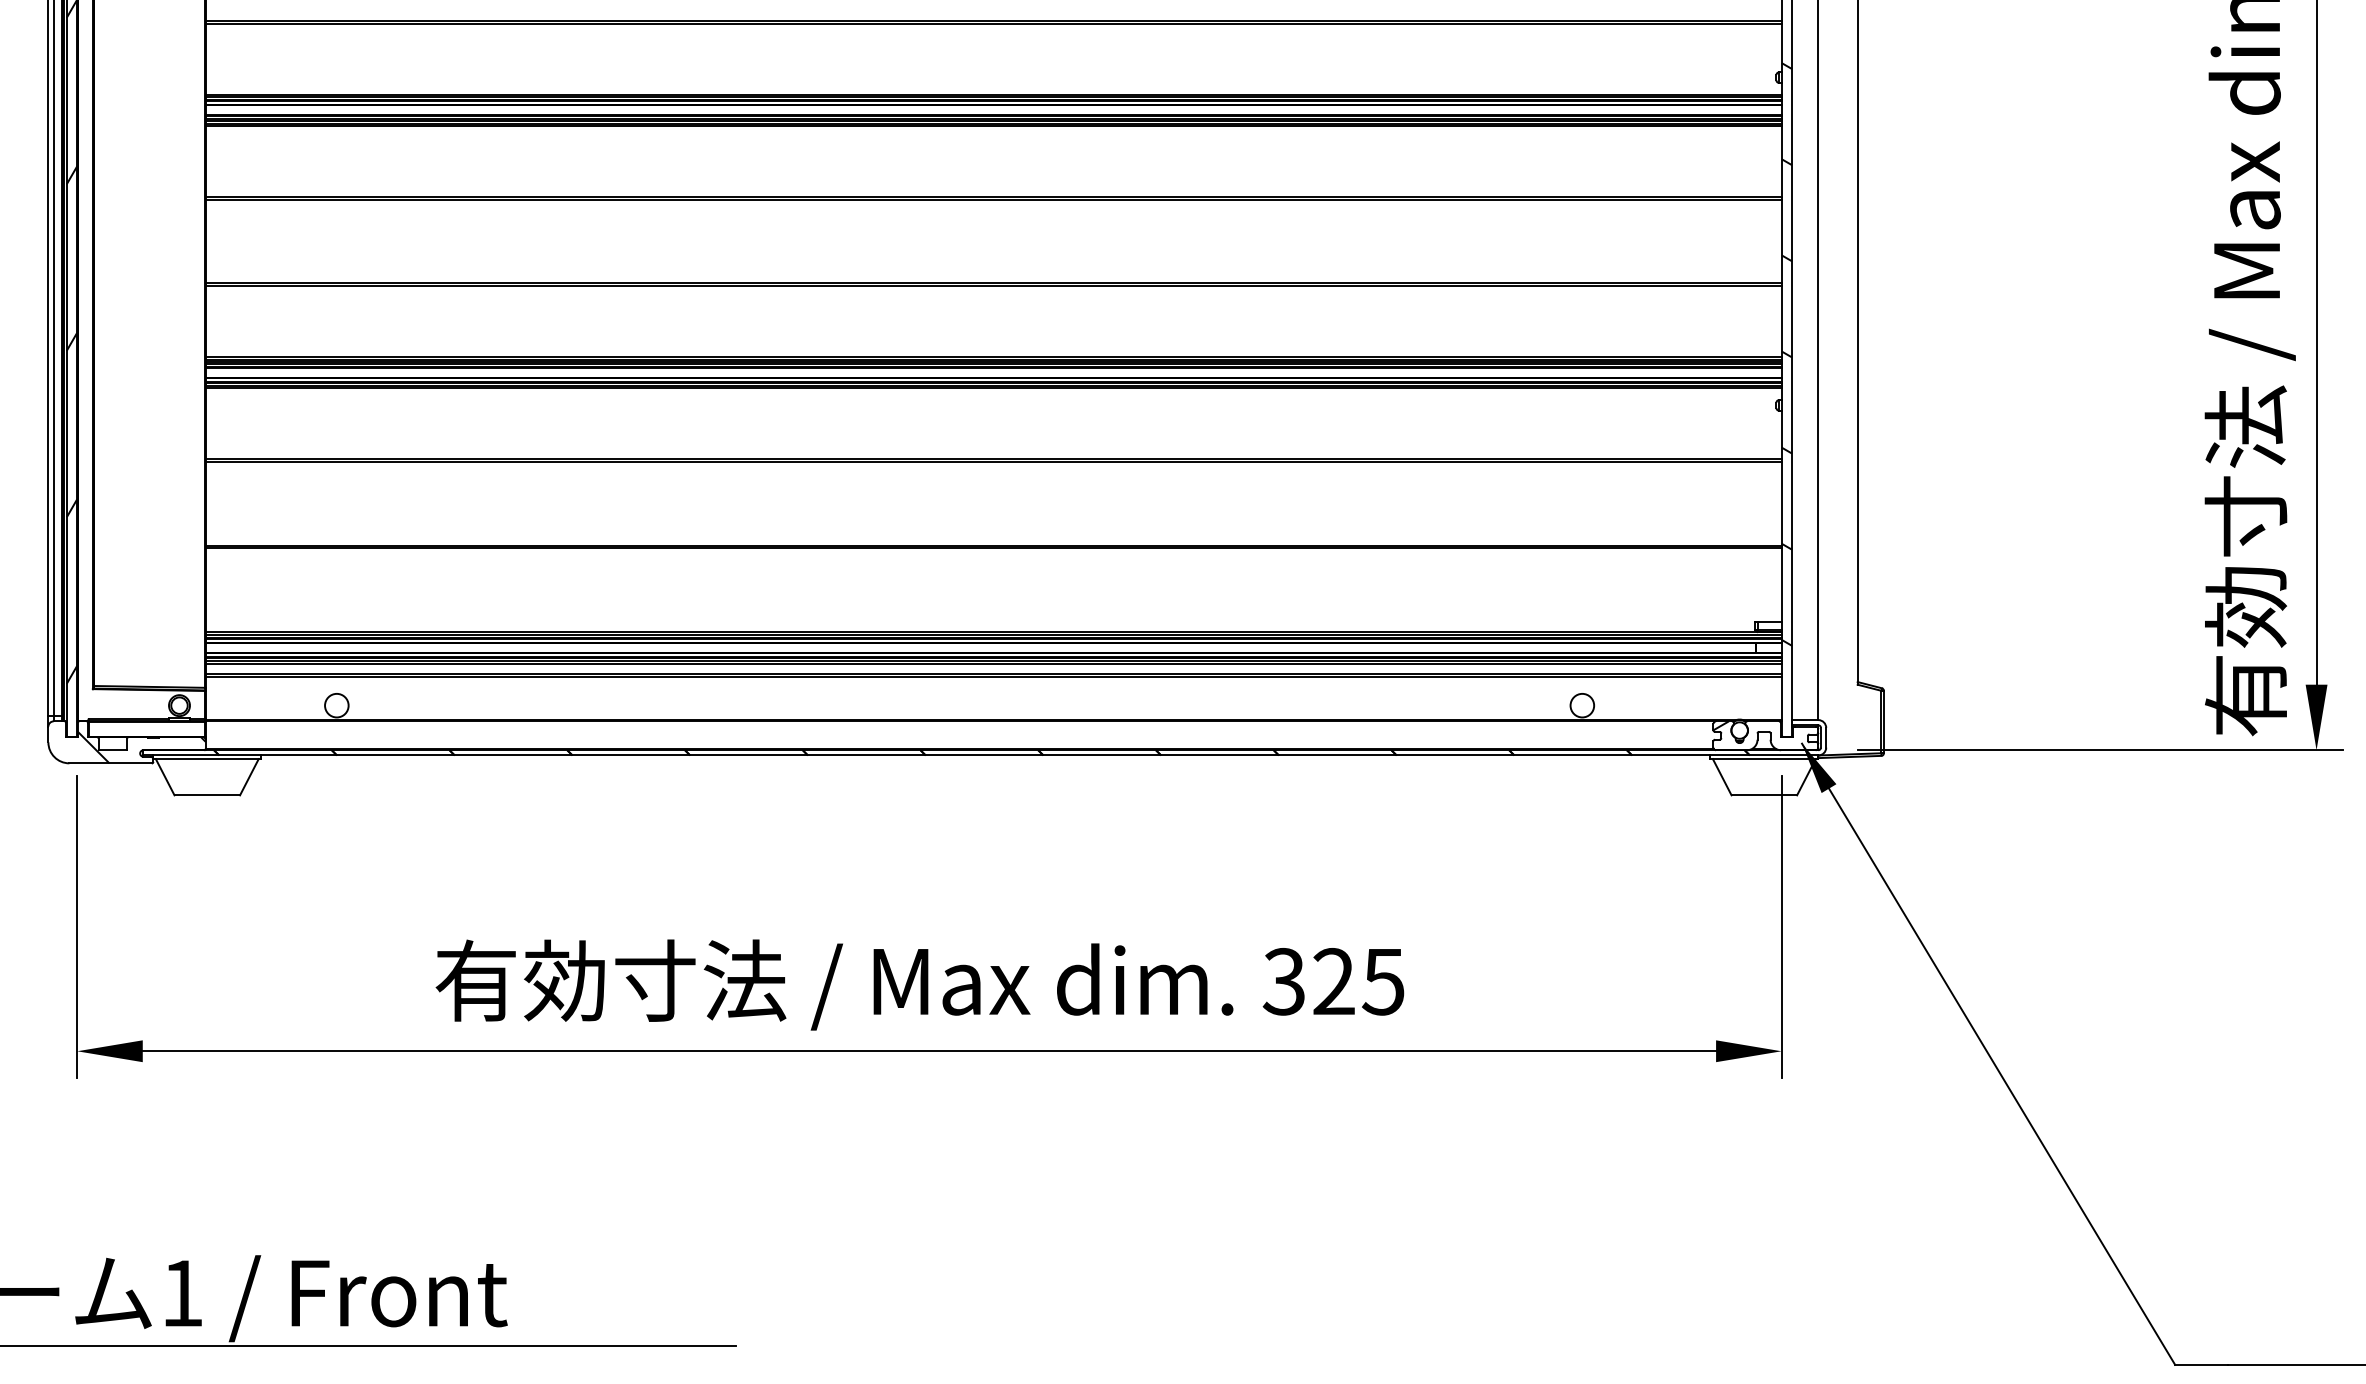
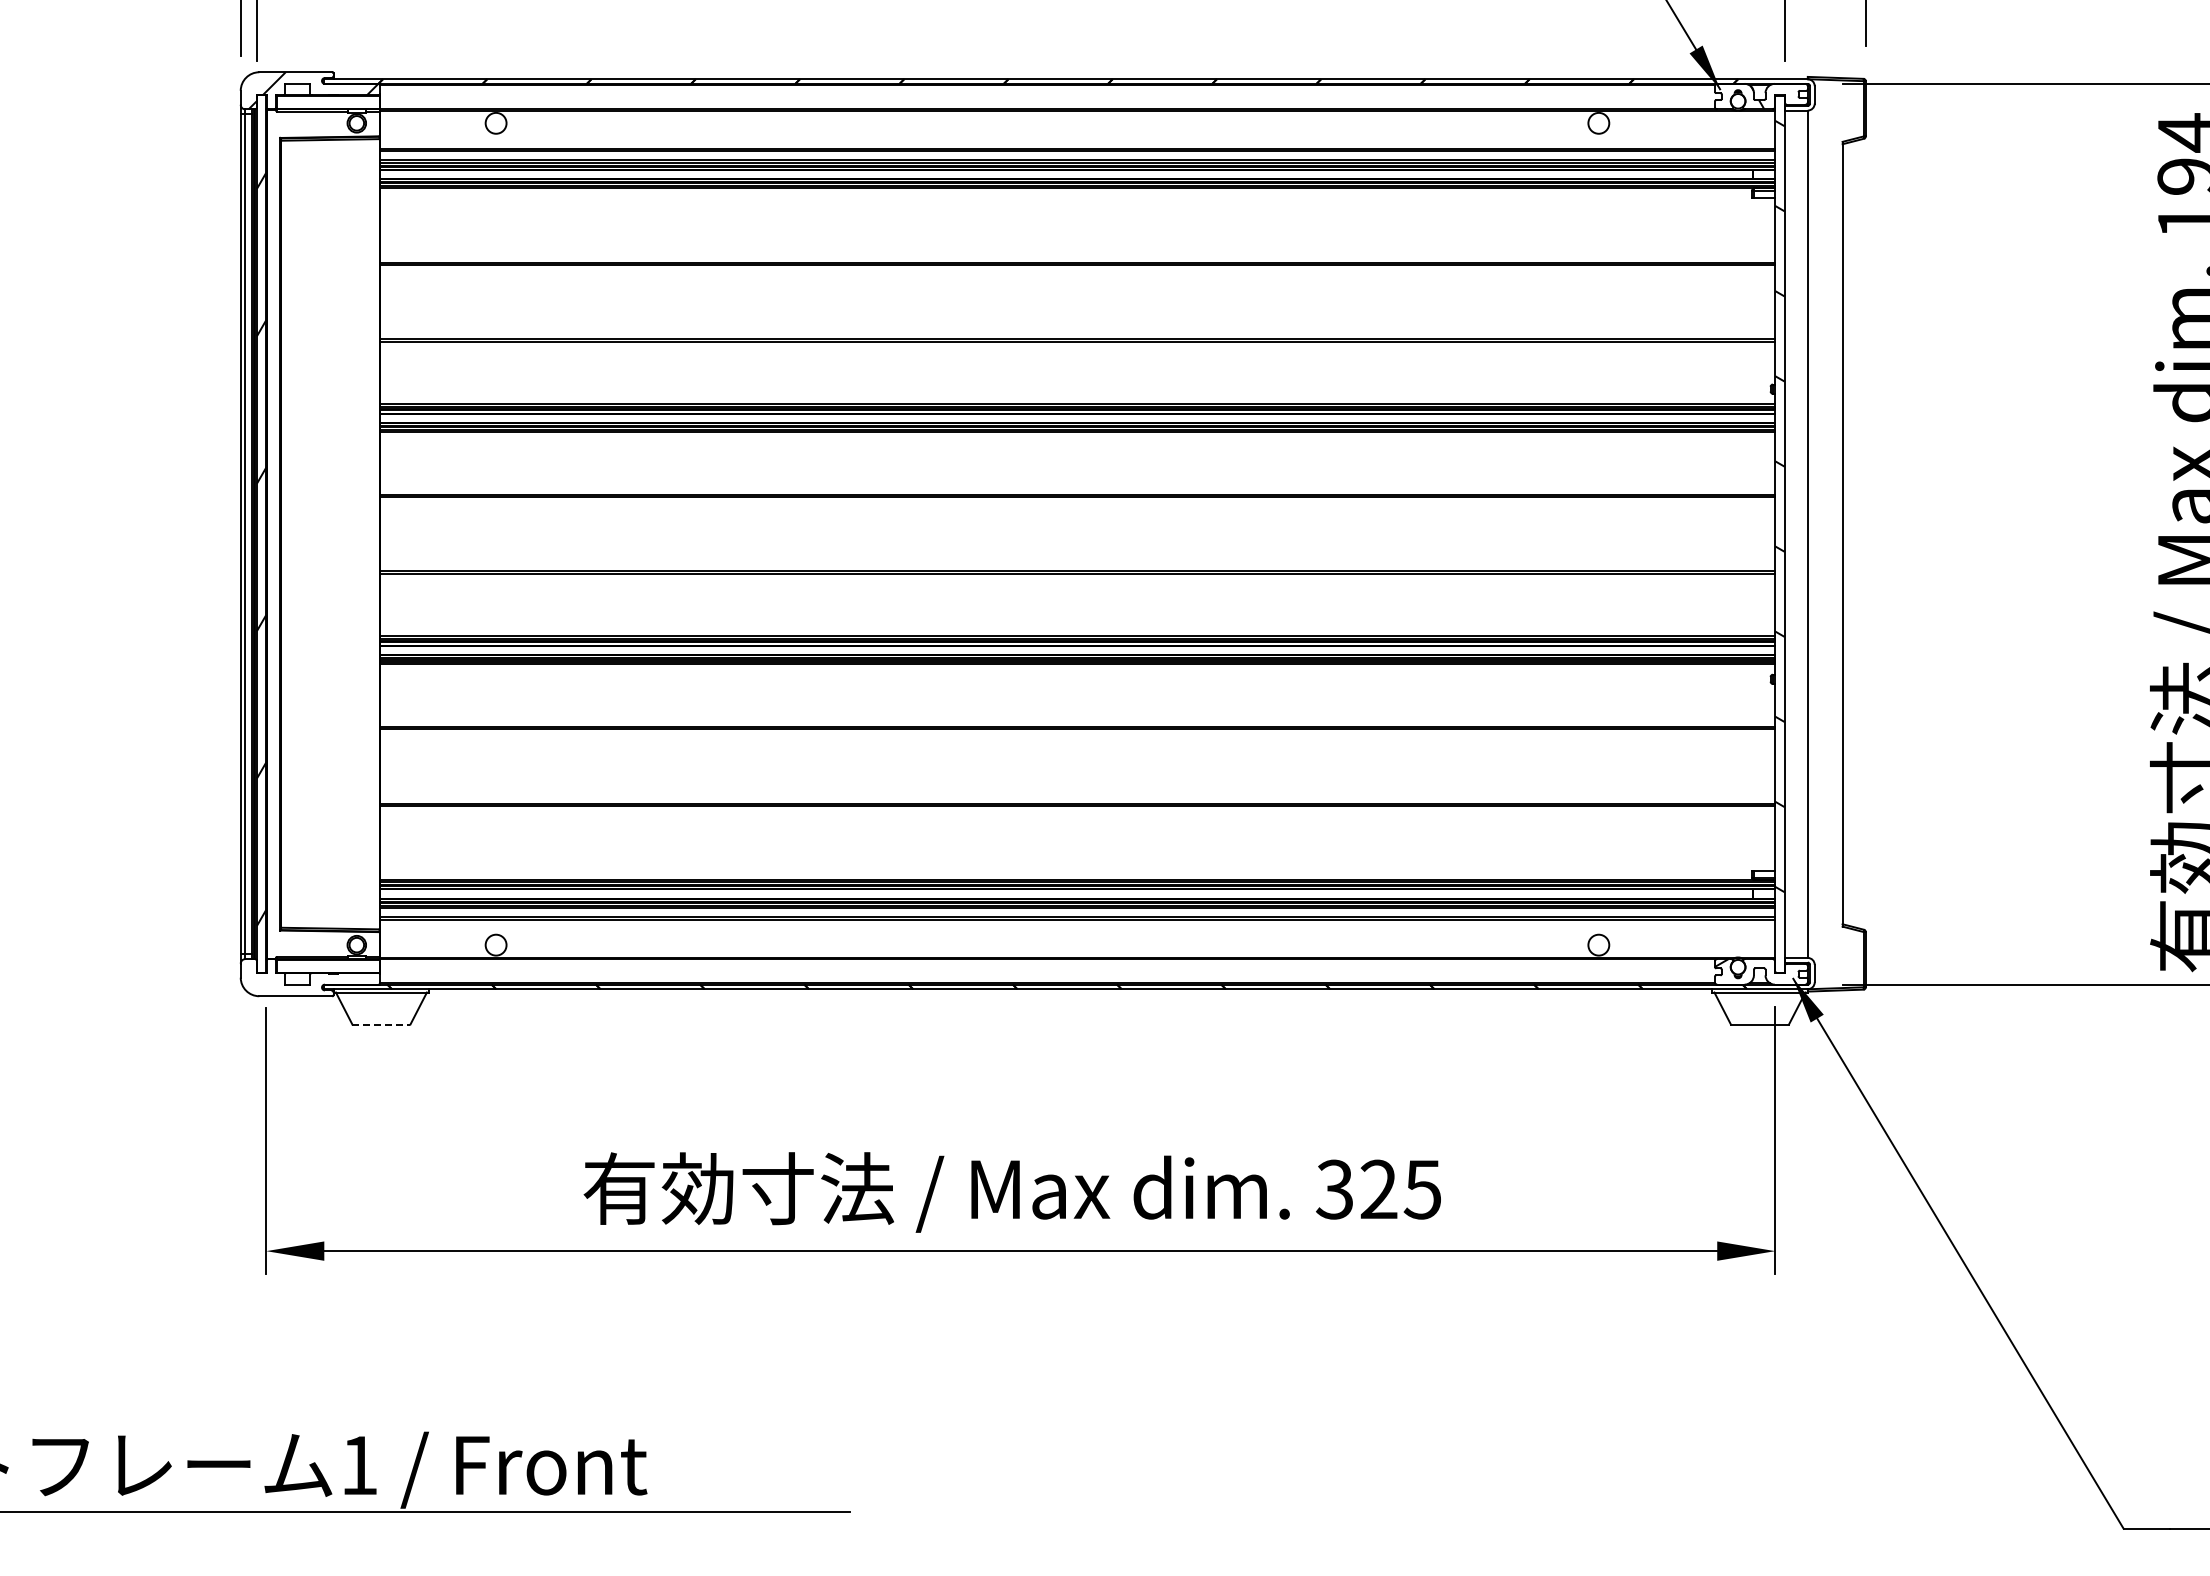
hatch: (141, 747) -> (323, 982), removed
line: (207, 795) -> (381, 1024), solid -> dashed

